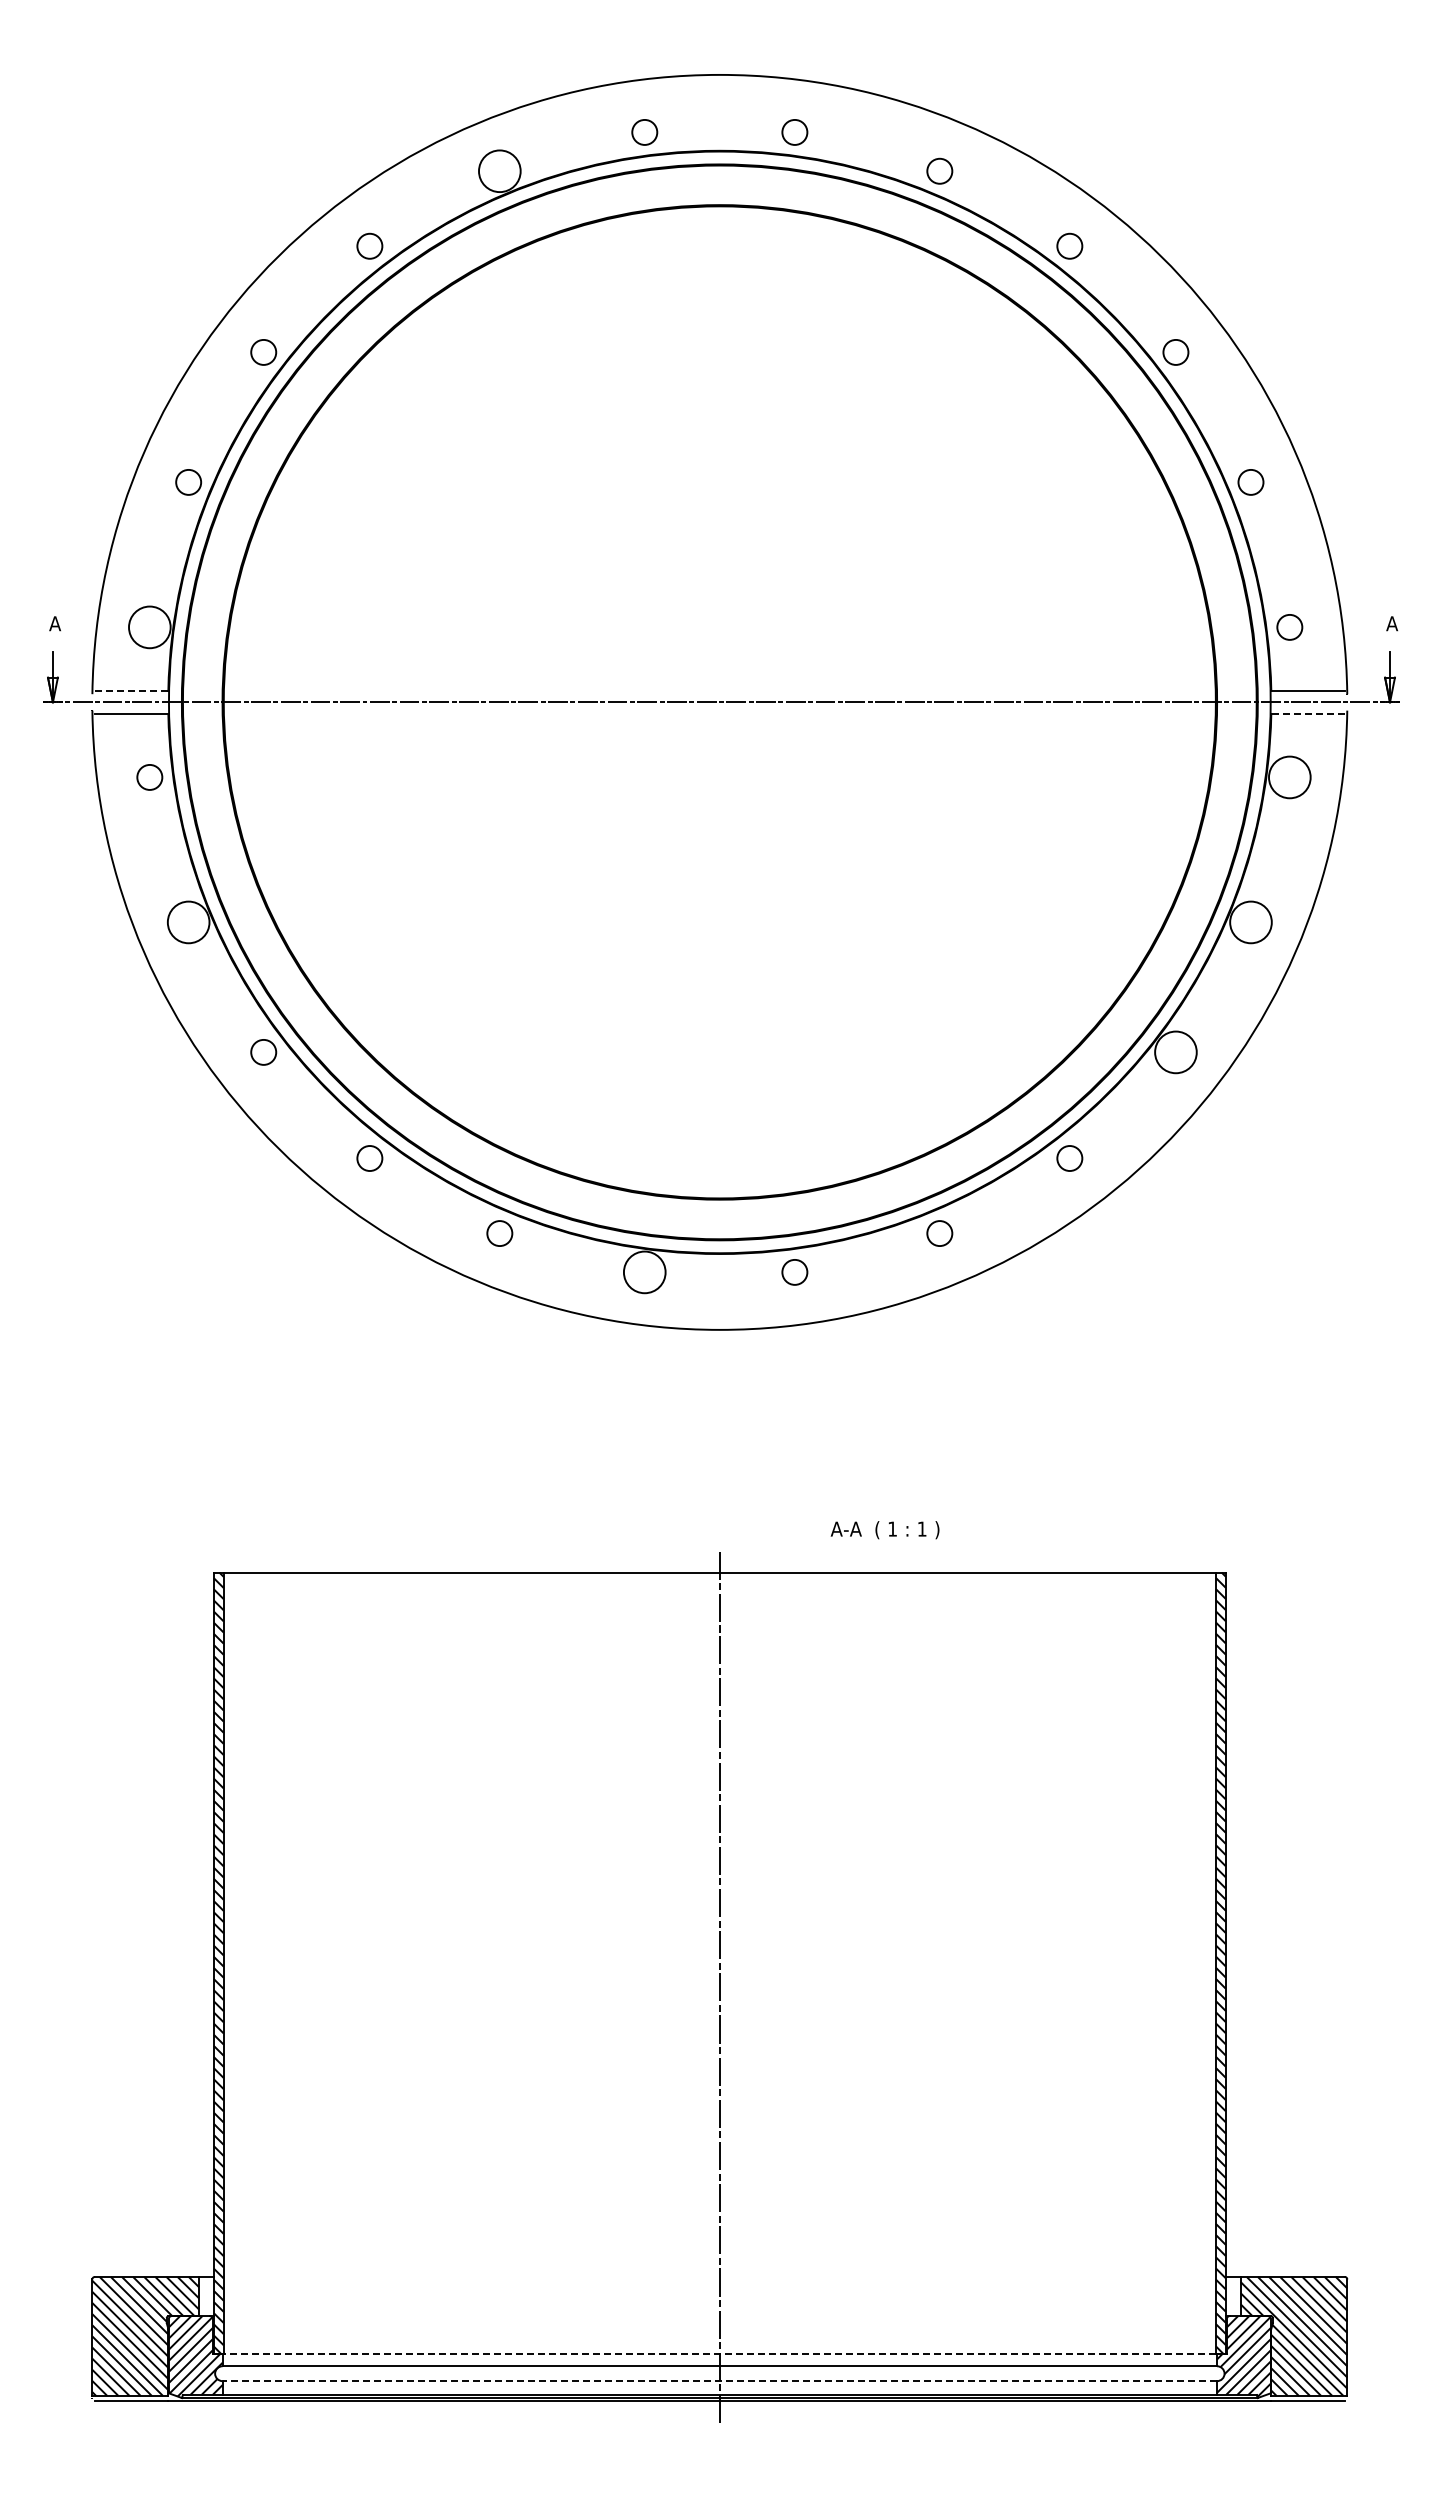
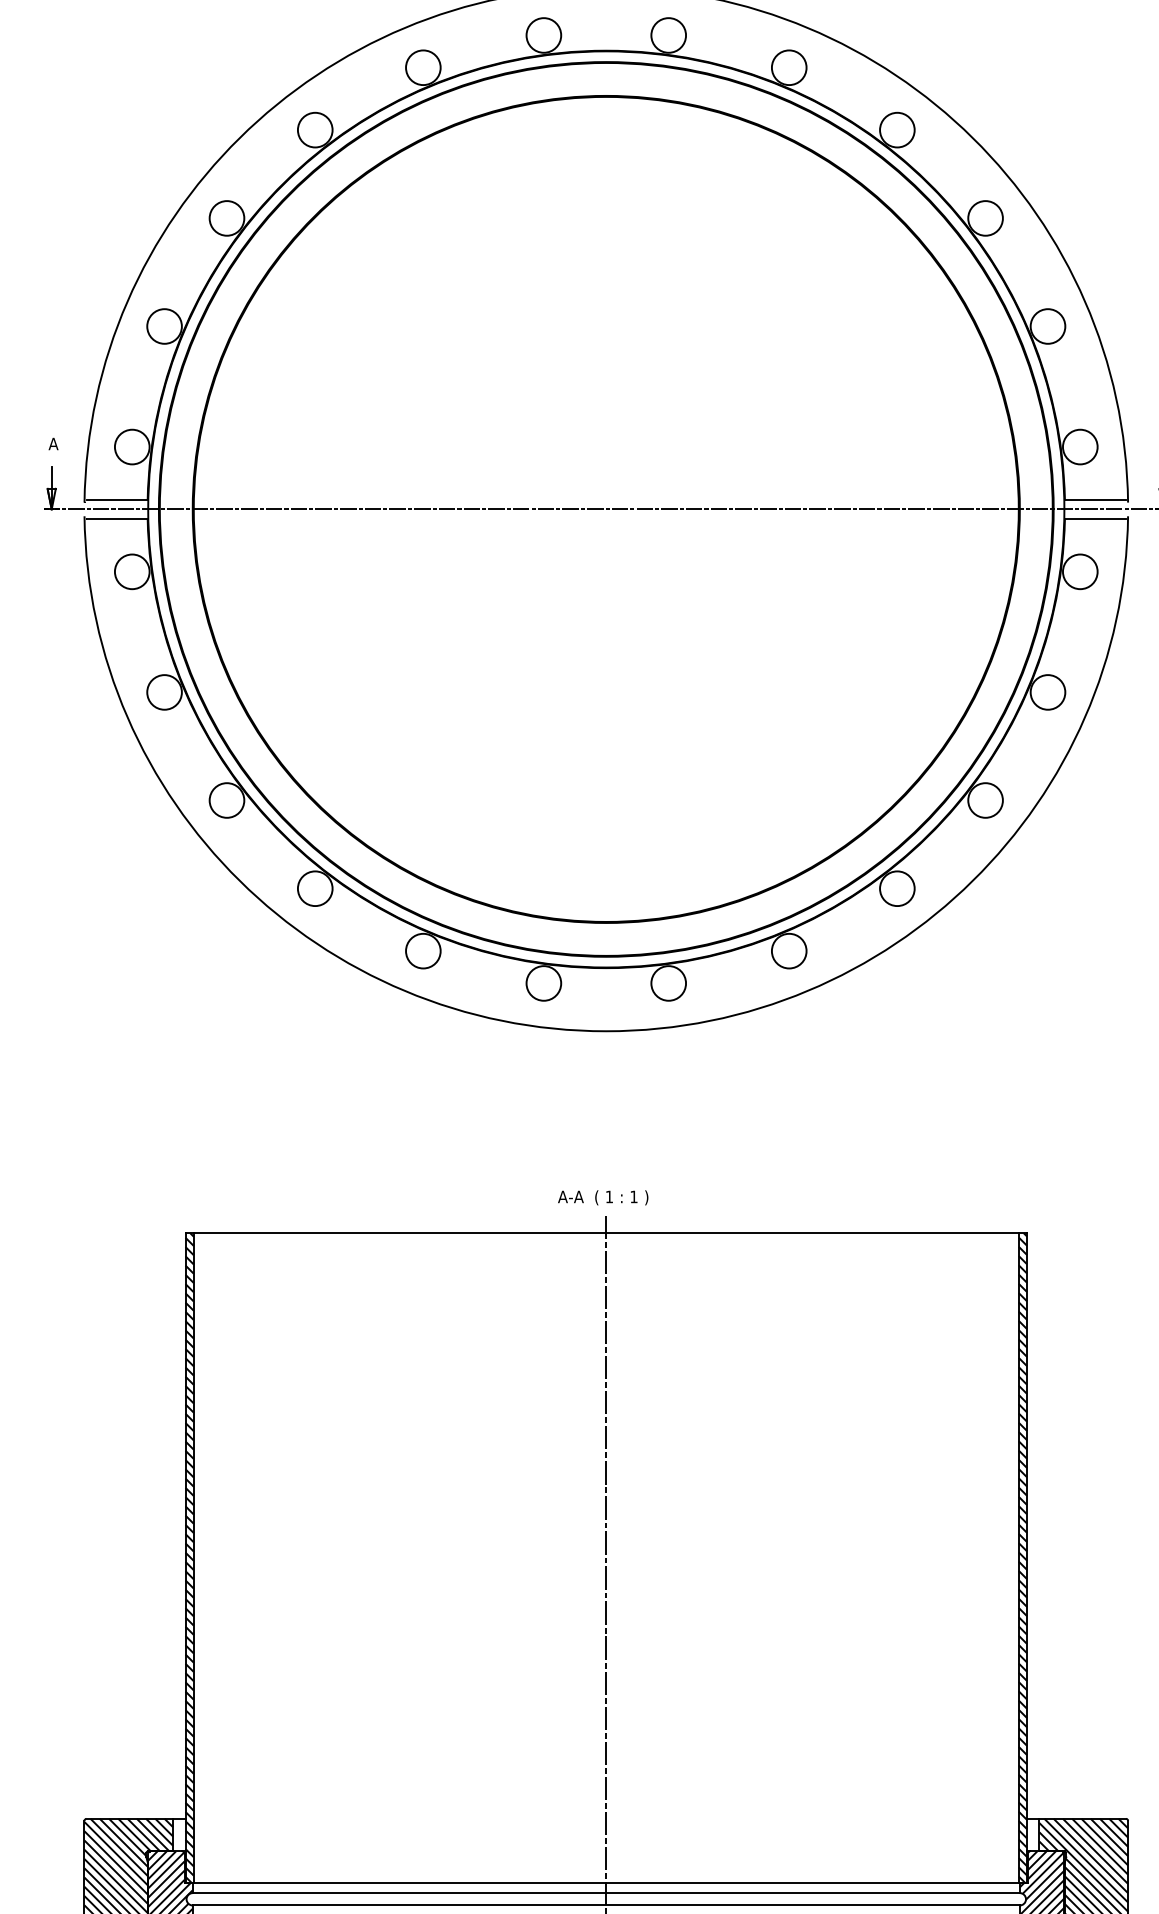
circle: (644, 132) -> (543, 35), size x1.67
circle: (794, 132) -> (668, 35), size x1.67
circle: (939, 171) -> (788, 67), size x1.67
circle: (369, 246) -> (314, 130), size x1.67
circle: (1069, 246) -> (897, 130), size x1.67
circle: (263, 352) -> (226, 218), size x1.67
circle: (1175, 352) -> (985, 218), size x1.67
circle: (188, 482) -> (164, 326), size x1.67
circle: (1250, 482) -> (1047, 326), size x1.67
circle: (1289, 627) -> (1080, 447), size x1.67
line: (131, 691) -> (117, 500), dashed -> solid
line: (1308, 713) -> (1095, 518), dashed -> solid
circle: (149, 777) -> (132, 571), size x1.67
circle: (263, 1052) -> (226, 800), size x1.67
circle: (369, 1158) -> (314, 888), size x1.67
circle: (1069, 1158) -> (897, 888), size x1.67
circle: (499, 1233) -> (423, 951), size x1.67
circle: (939, 1233) -> (788, 951), size x1.67
circle: (794, 1272) -> (668, 983), size x1.67
text: (884, 1530) -> (602, 1198), moved
line: (719, 2353) -> (606, 1882), dashed -> solid
line: (719, 2381) -> (606, 1905), dashed -> solid

